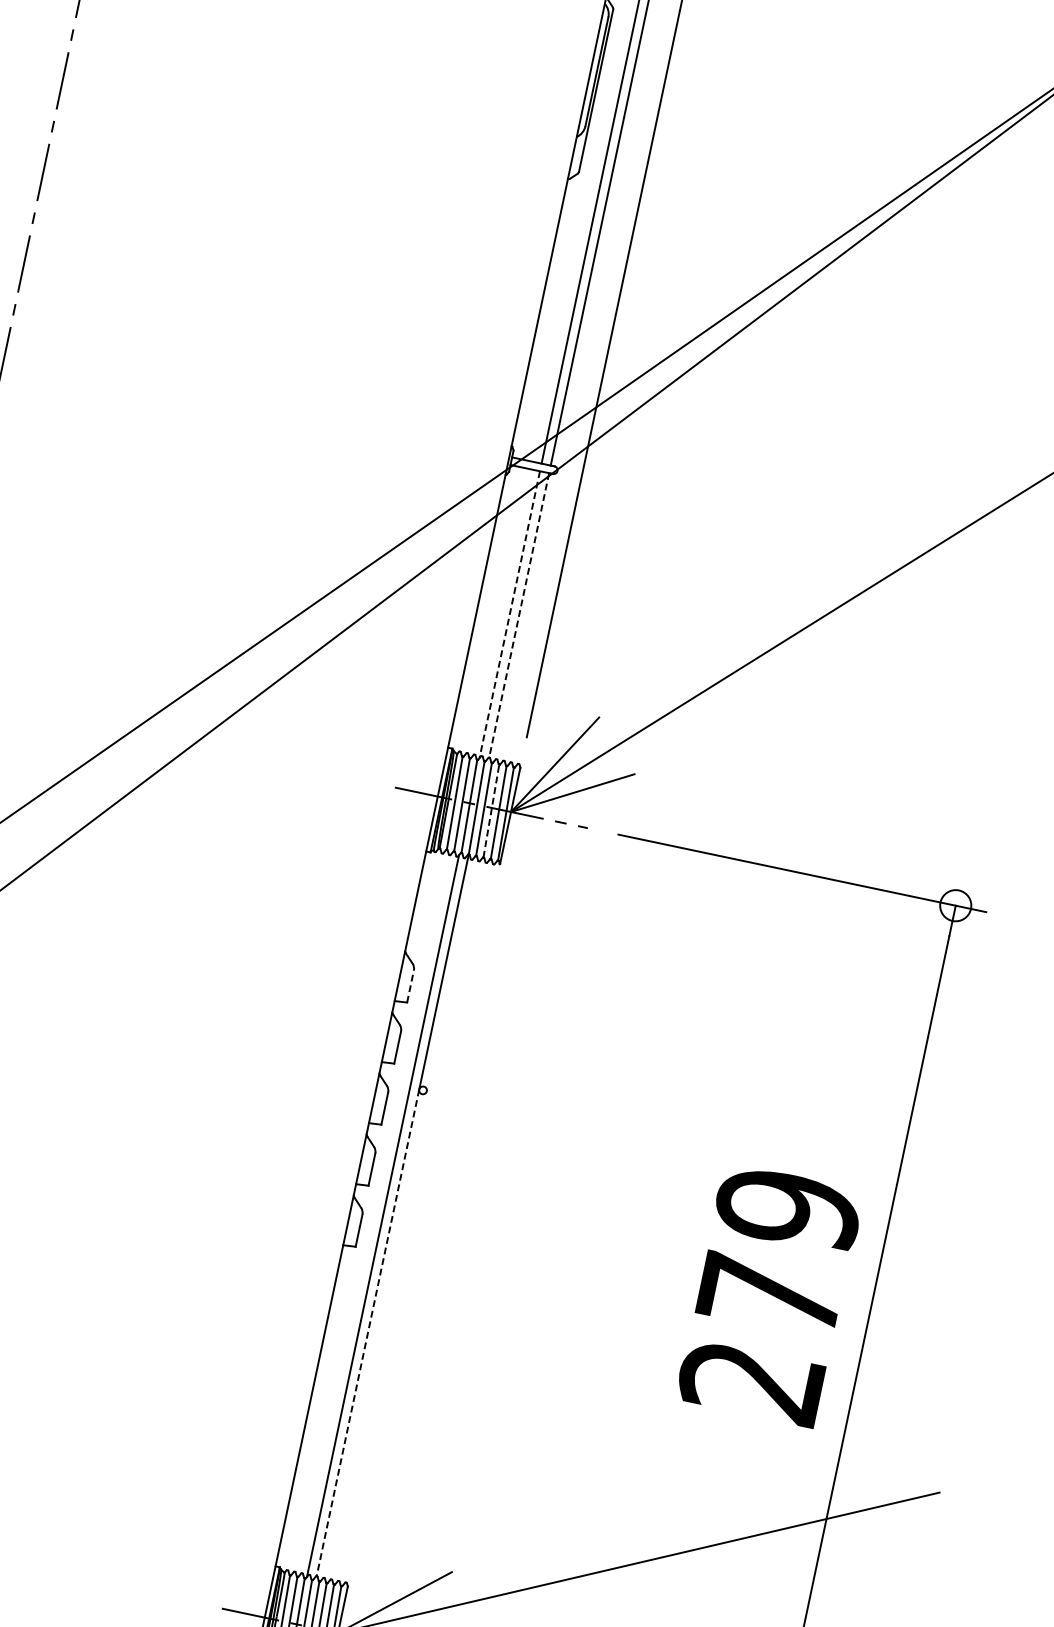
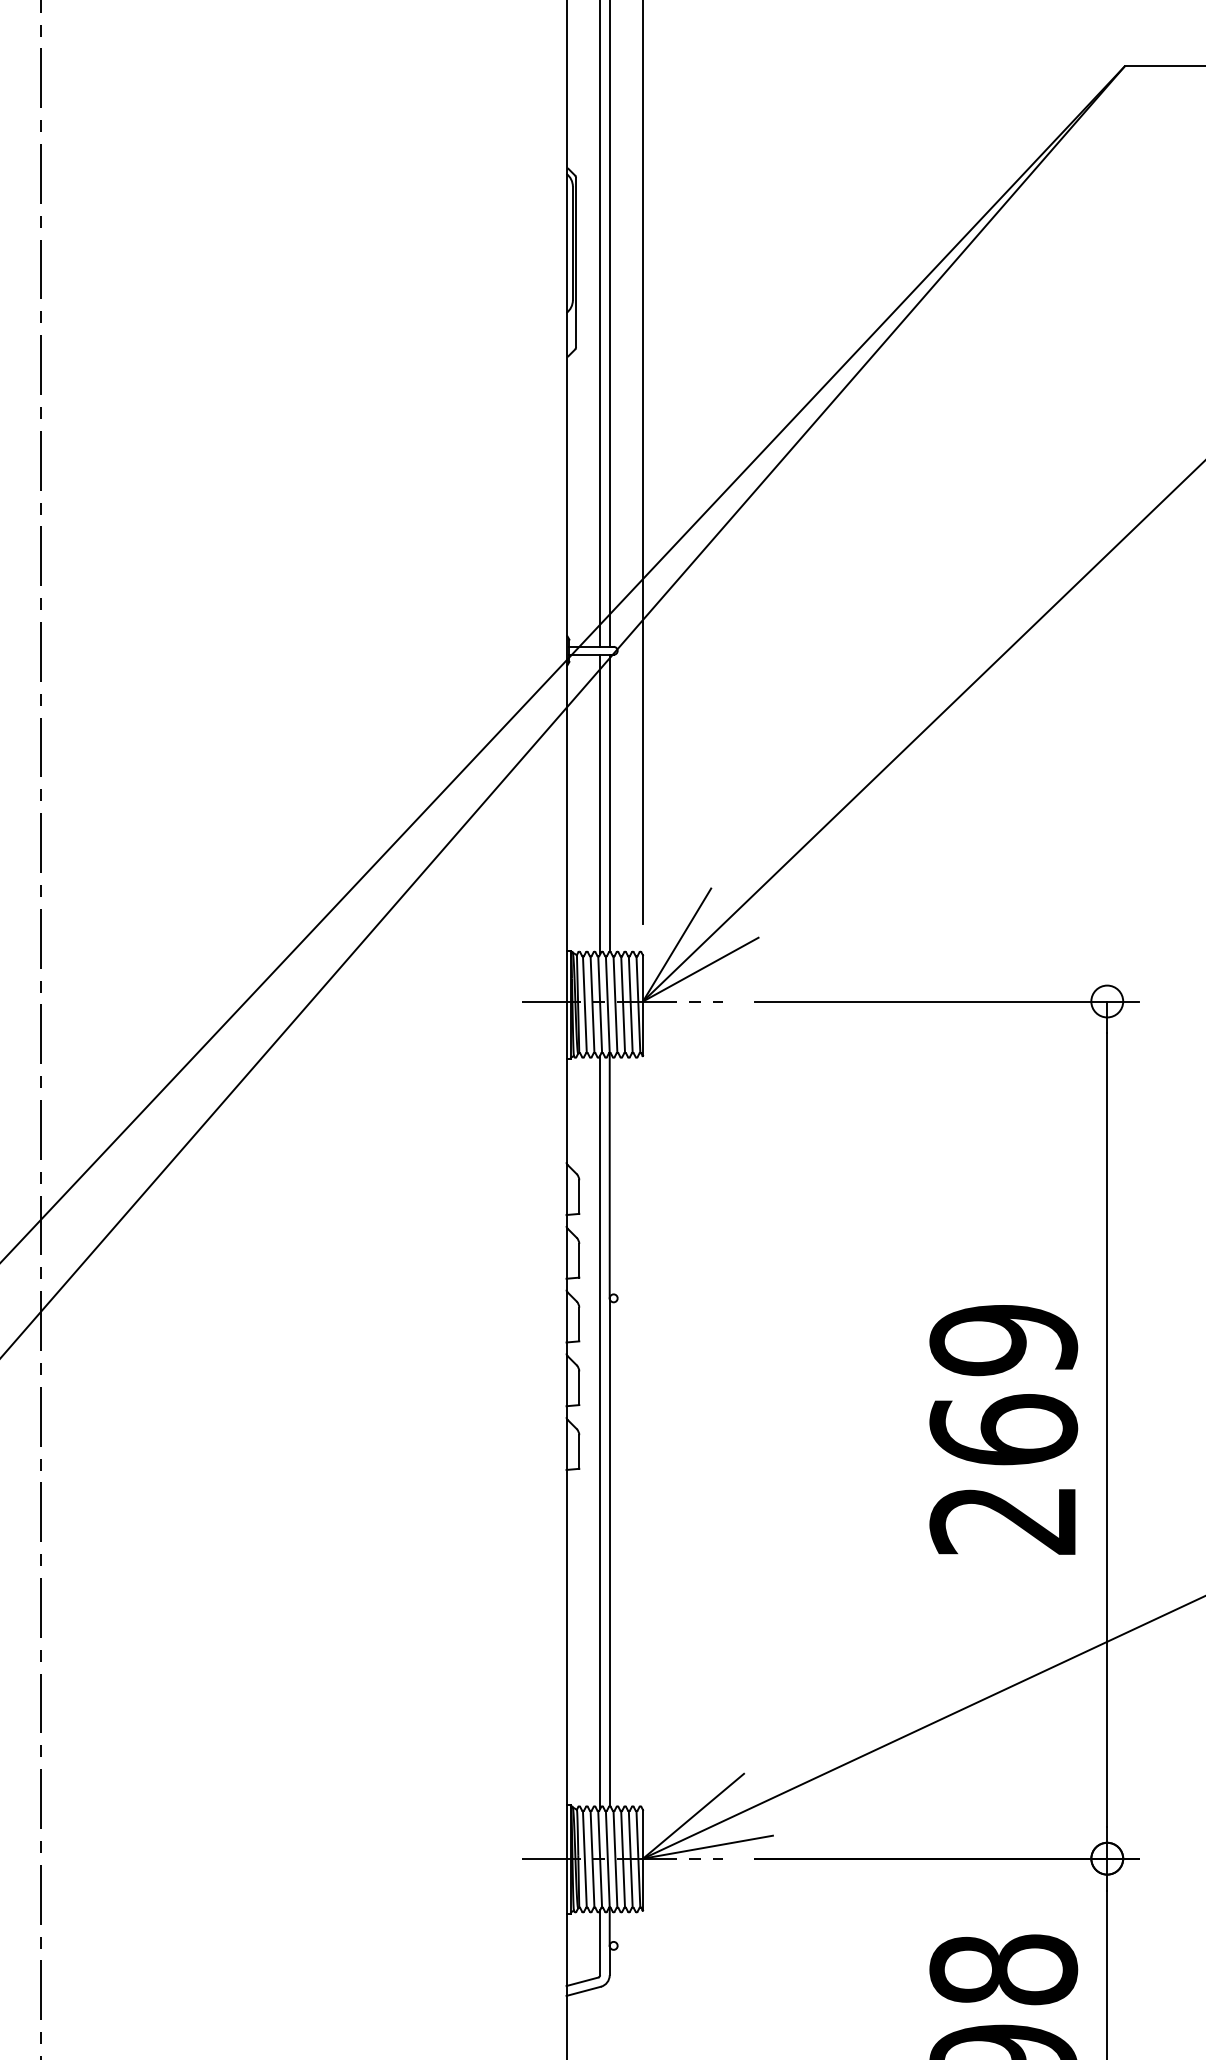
line: (510, 614) -> (600, 804), dashed -> solid
line: (518, 615) -> (609, 803), dashed -> solid
line: (491, 810) -> (623, 1004), dashed -> solid
line: (410, 986) -> (579, 1197), dashed -> solid
text: (769, 1294) -> (1003, 1429), 279 -> 269
line: (367, 1333) -> (609, 1552), dashed -> solid

